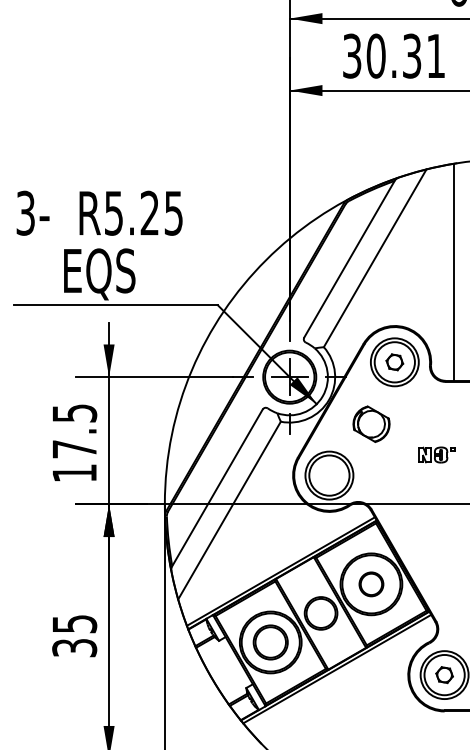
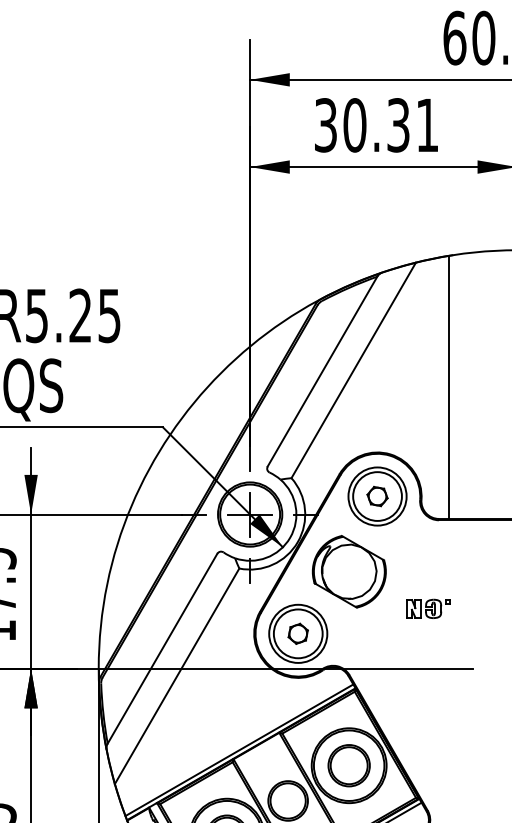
part: (371, 423) -> (349, 570), size x1.67
part: (329, 475) -> (298, 633), added
part: (371, 584) -> (349, 765), size x1.43

